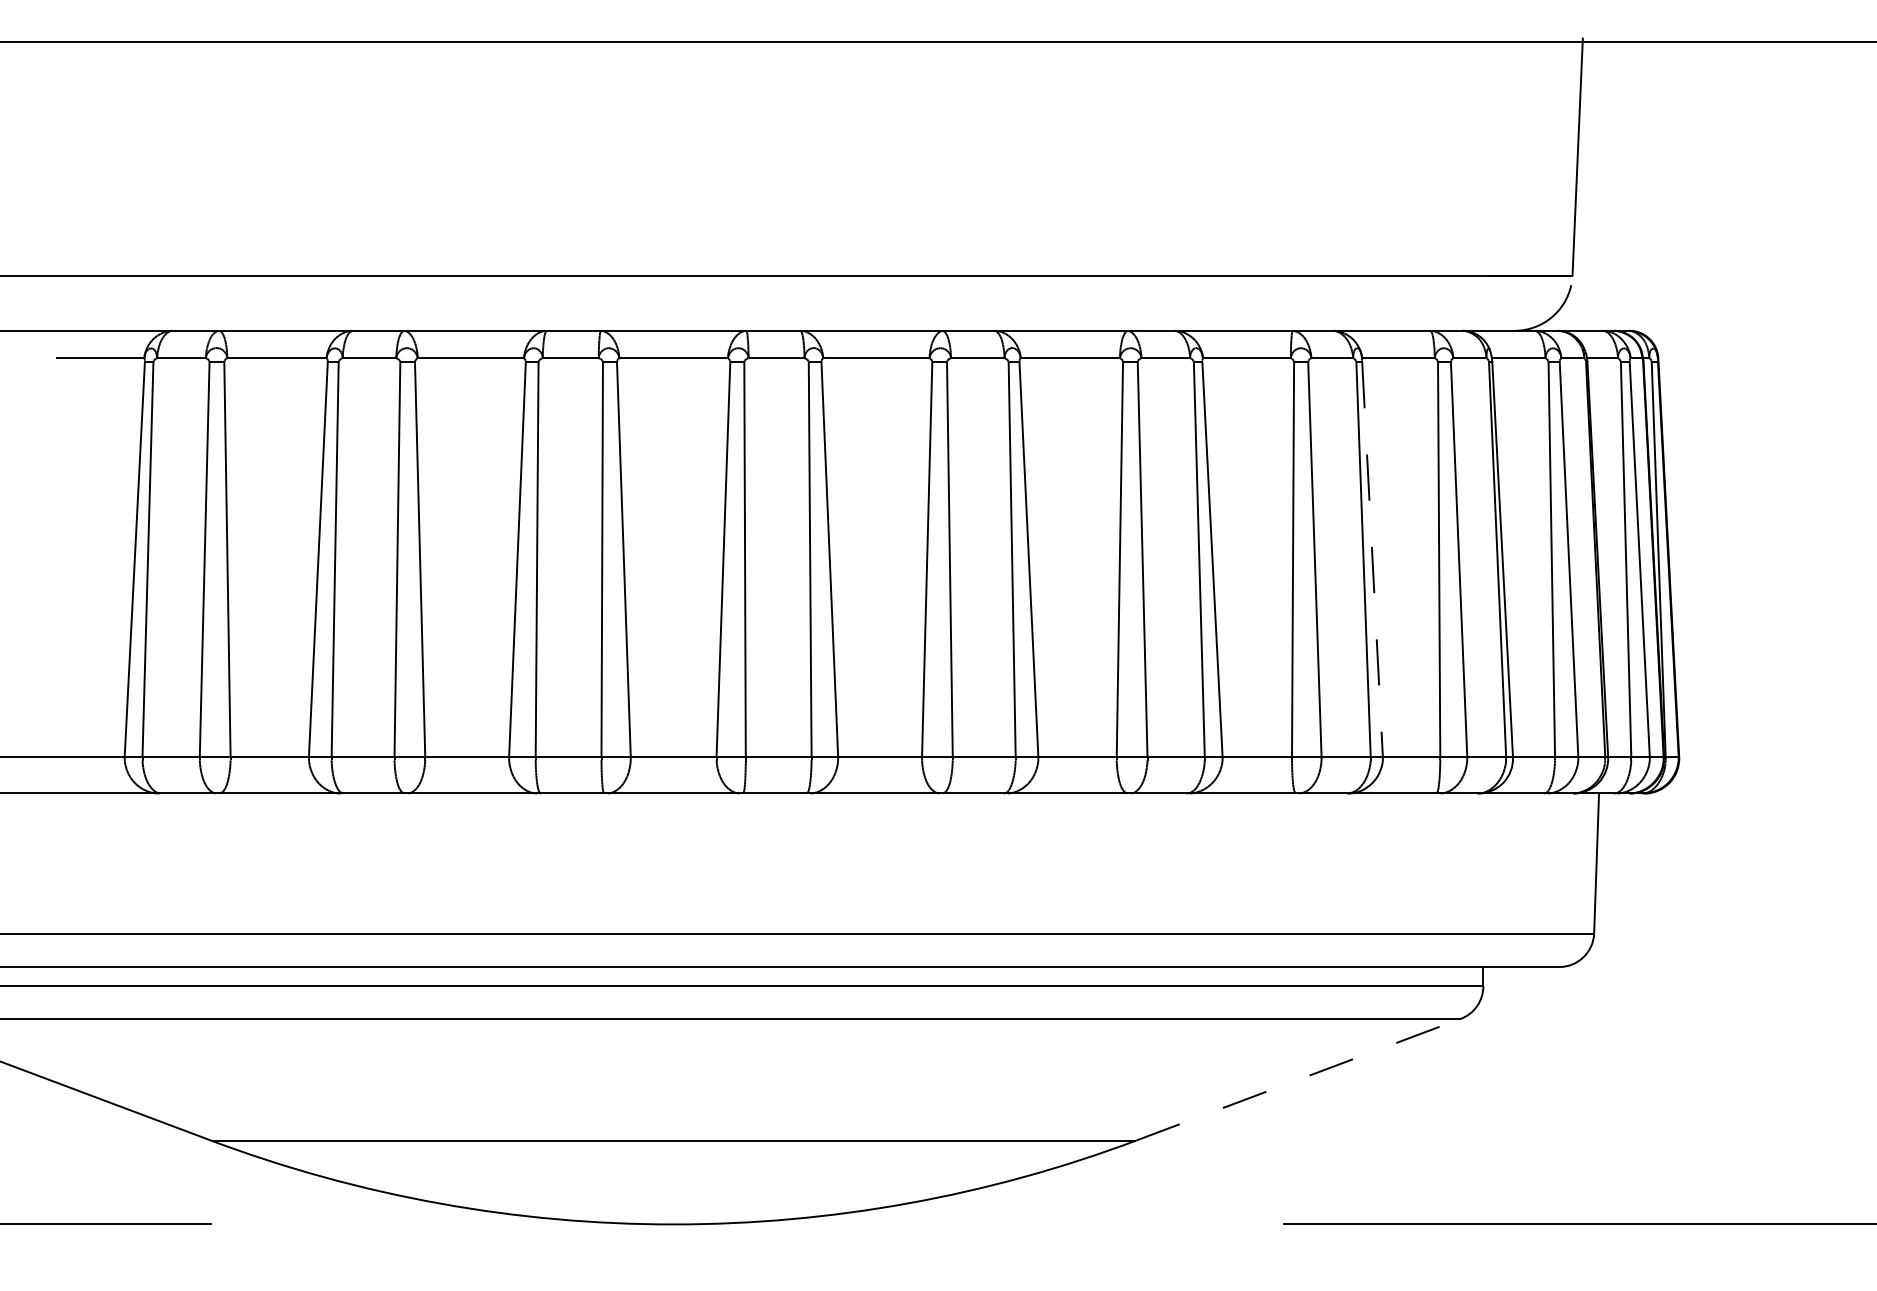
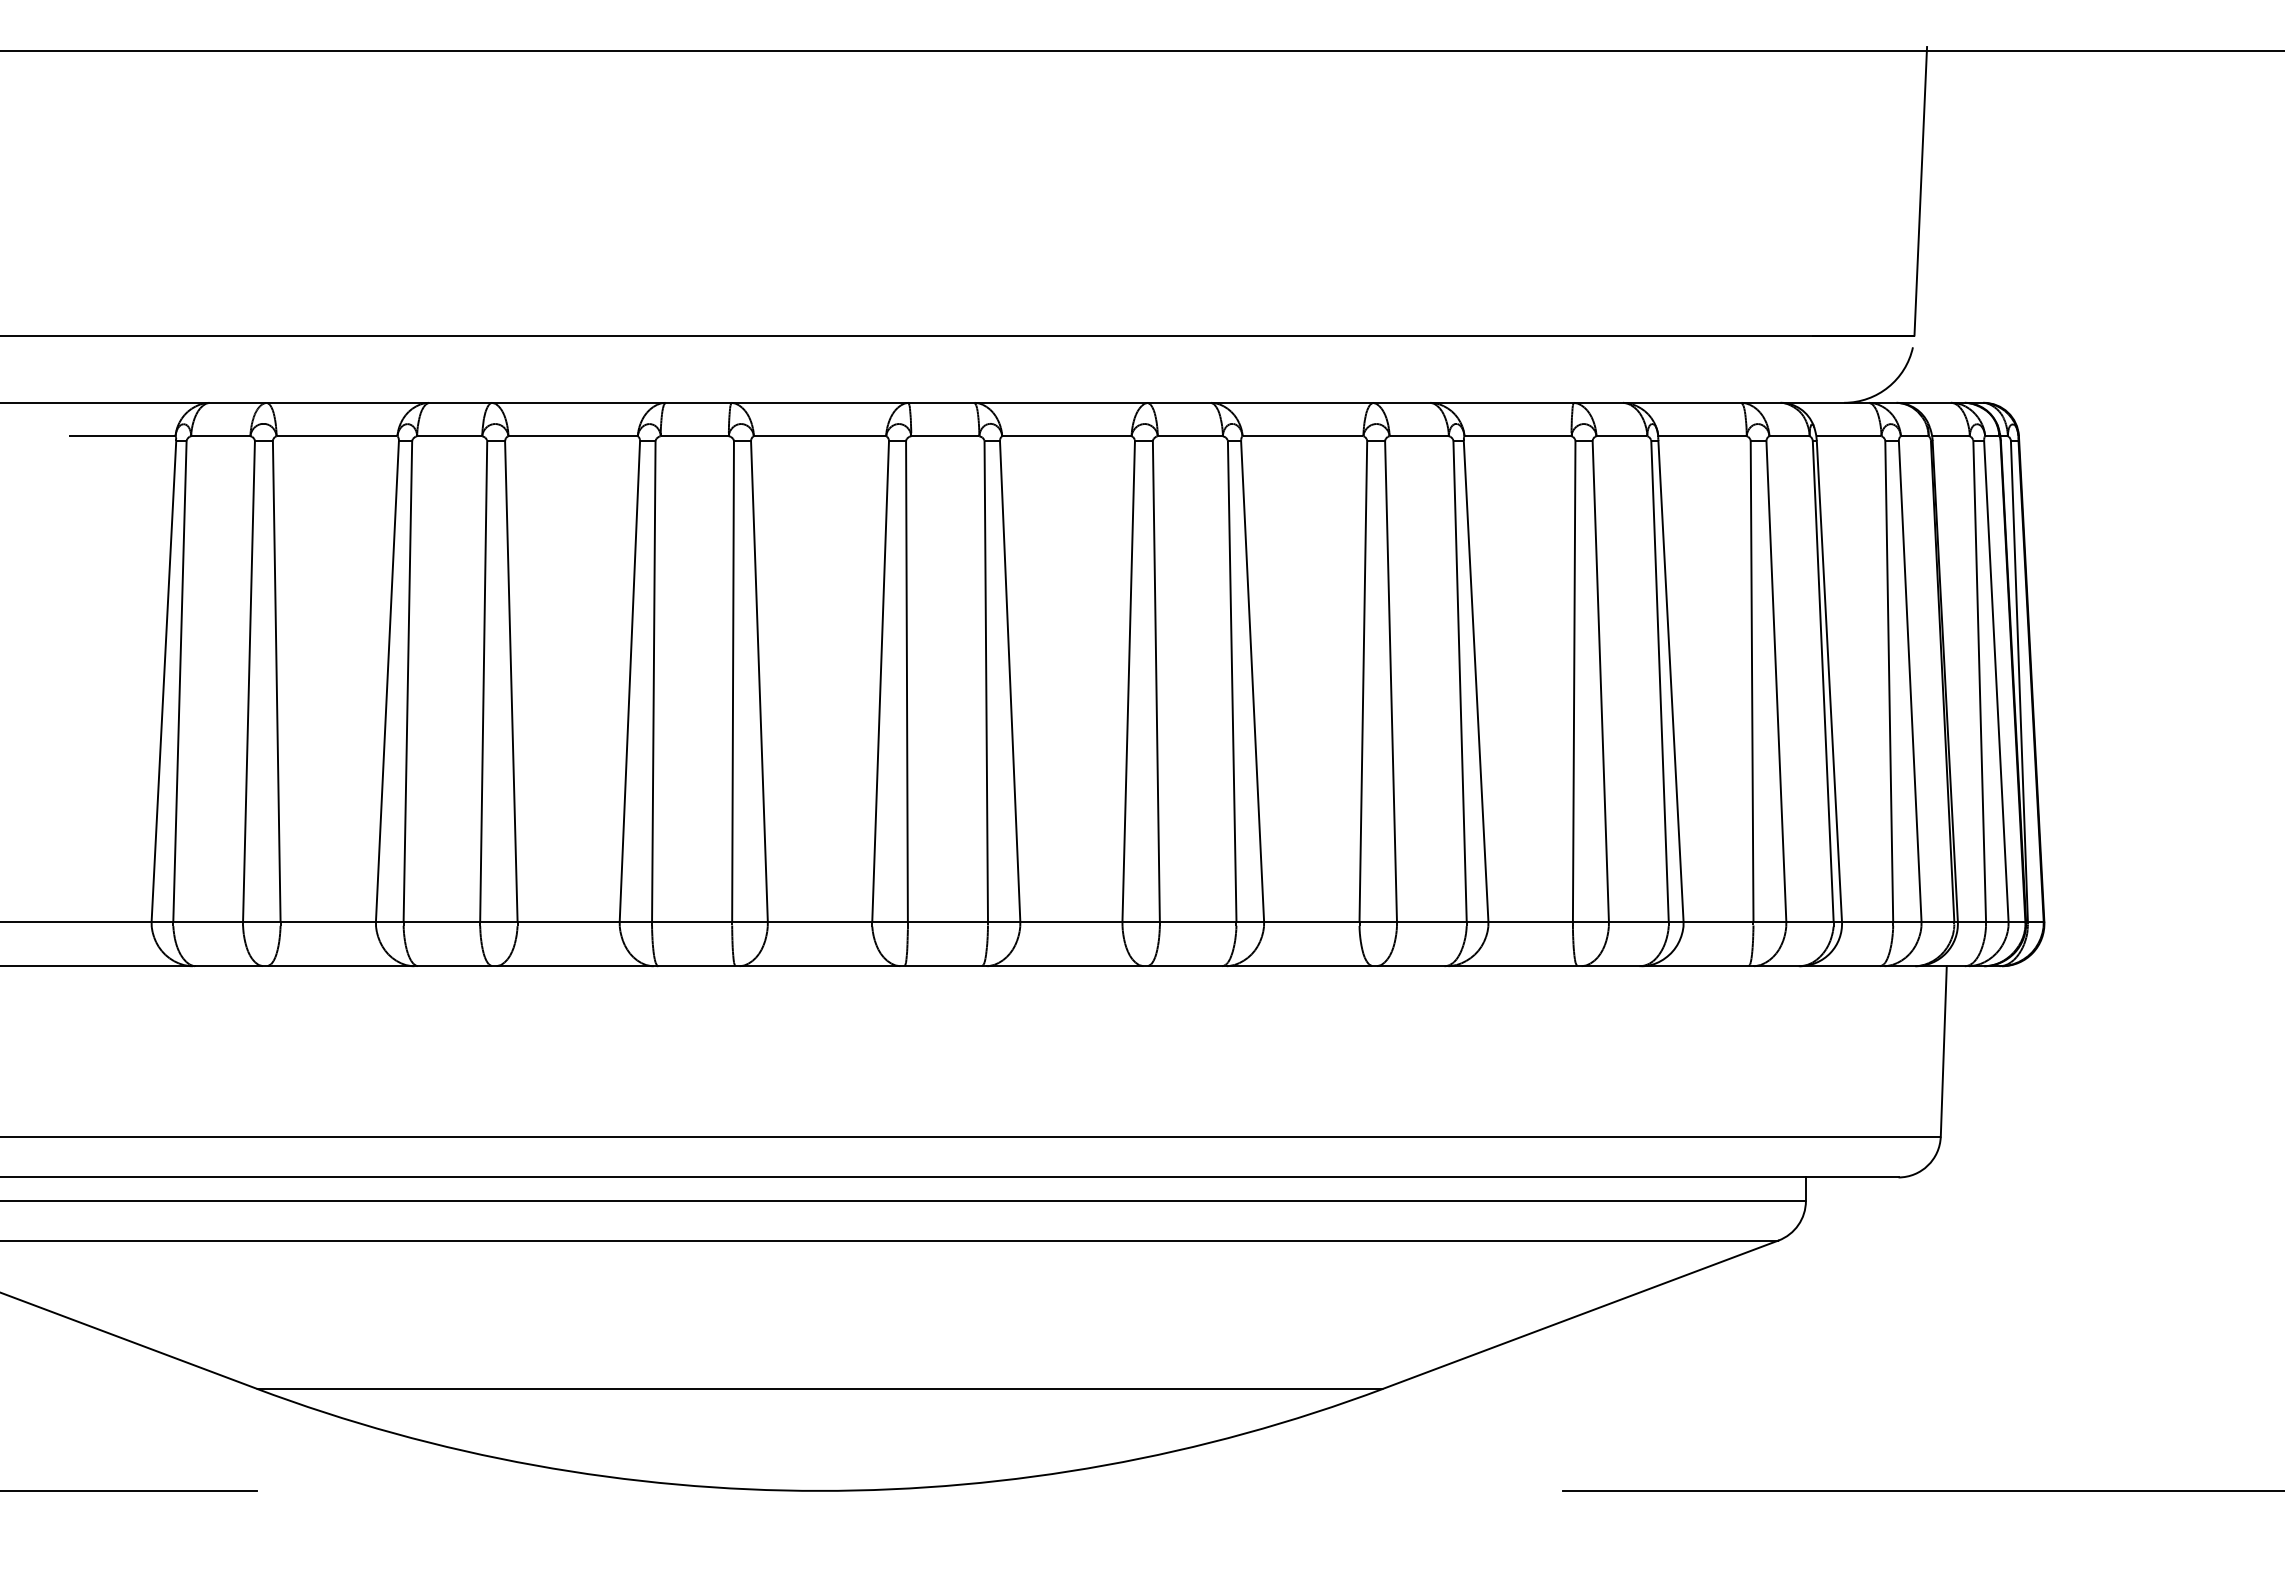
line: (1372, 559) -> (1670, 681), dashed -> solid
line: (1298, 1079) -> (1580, 1314), dashed -> solid

